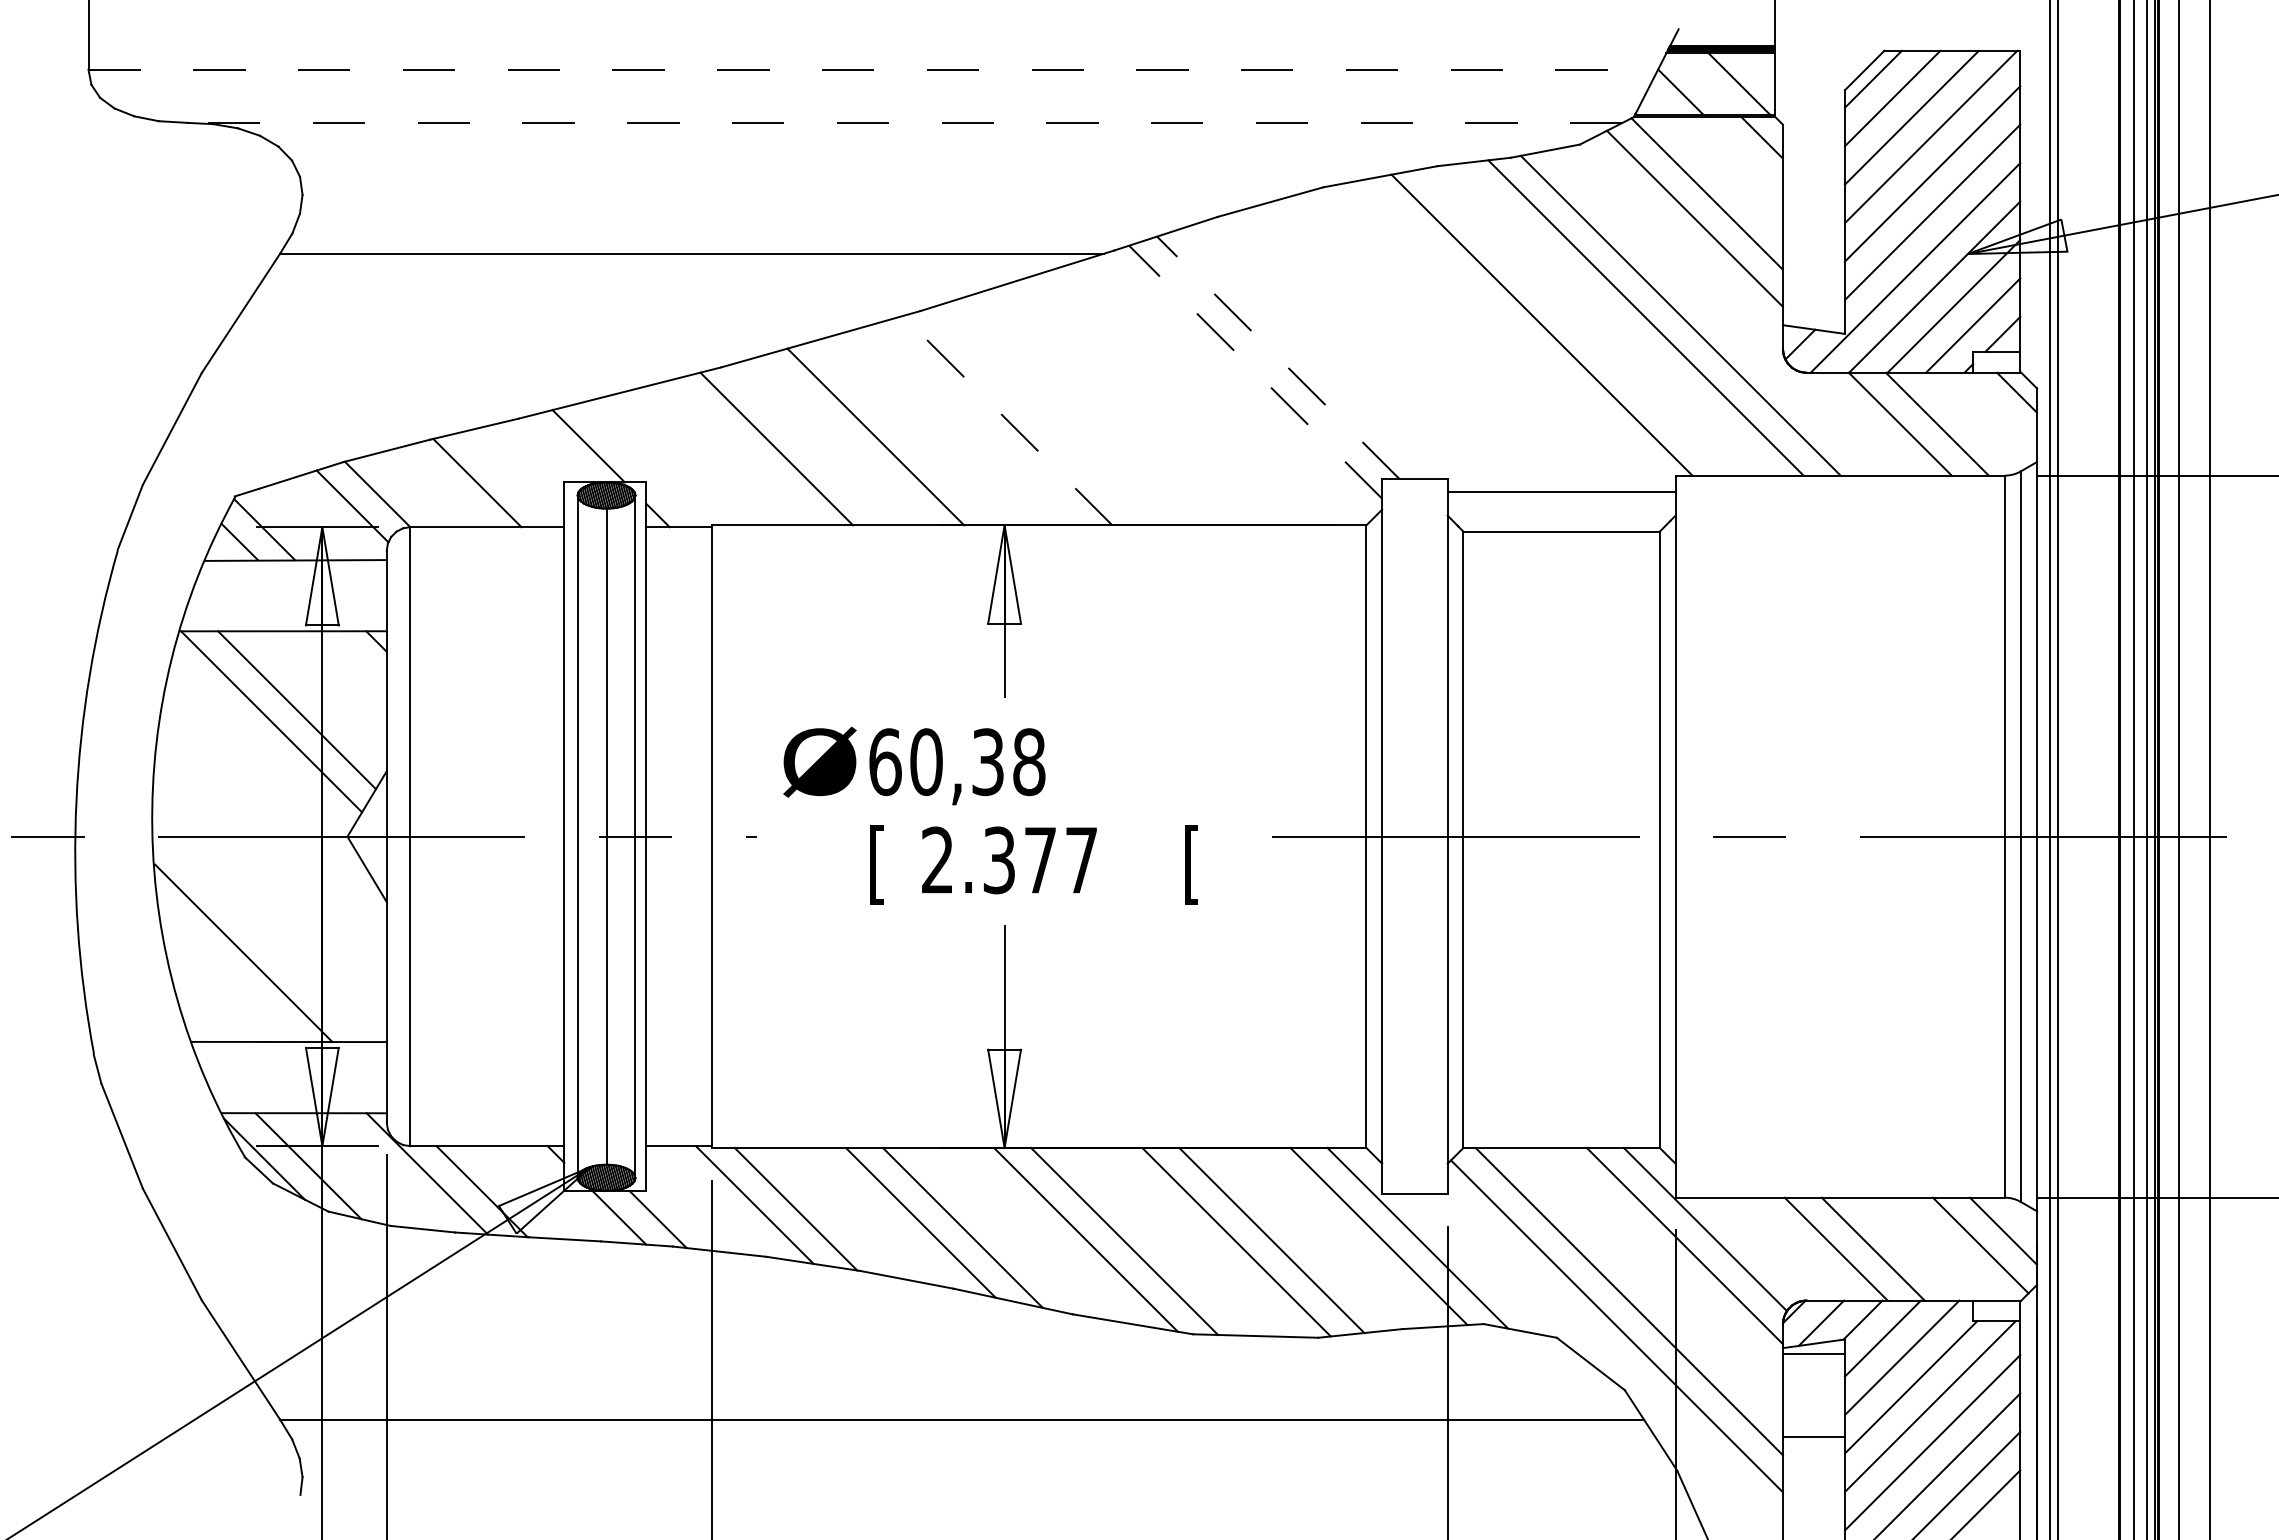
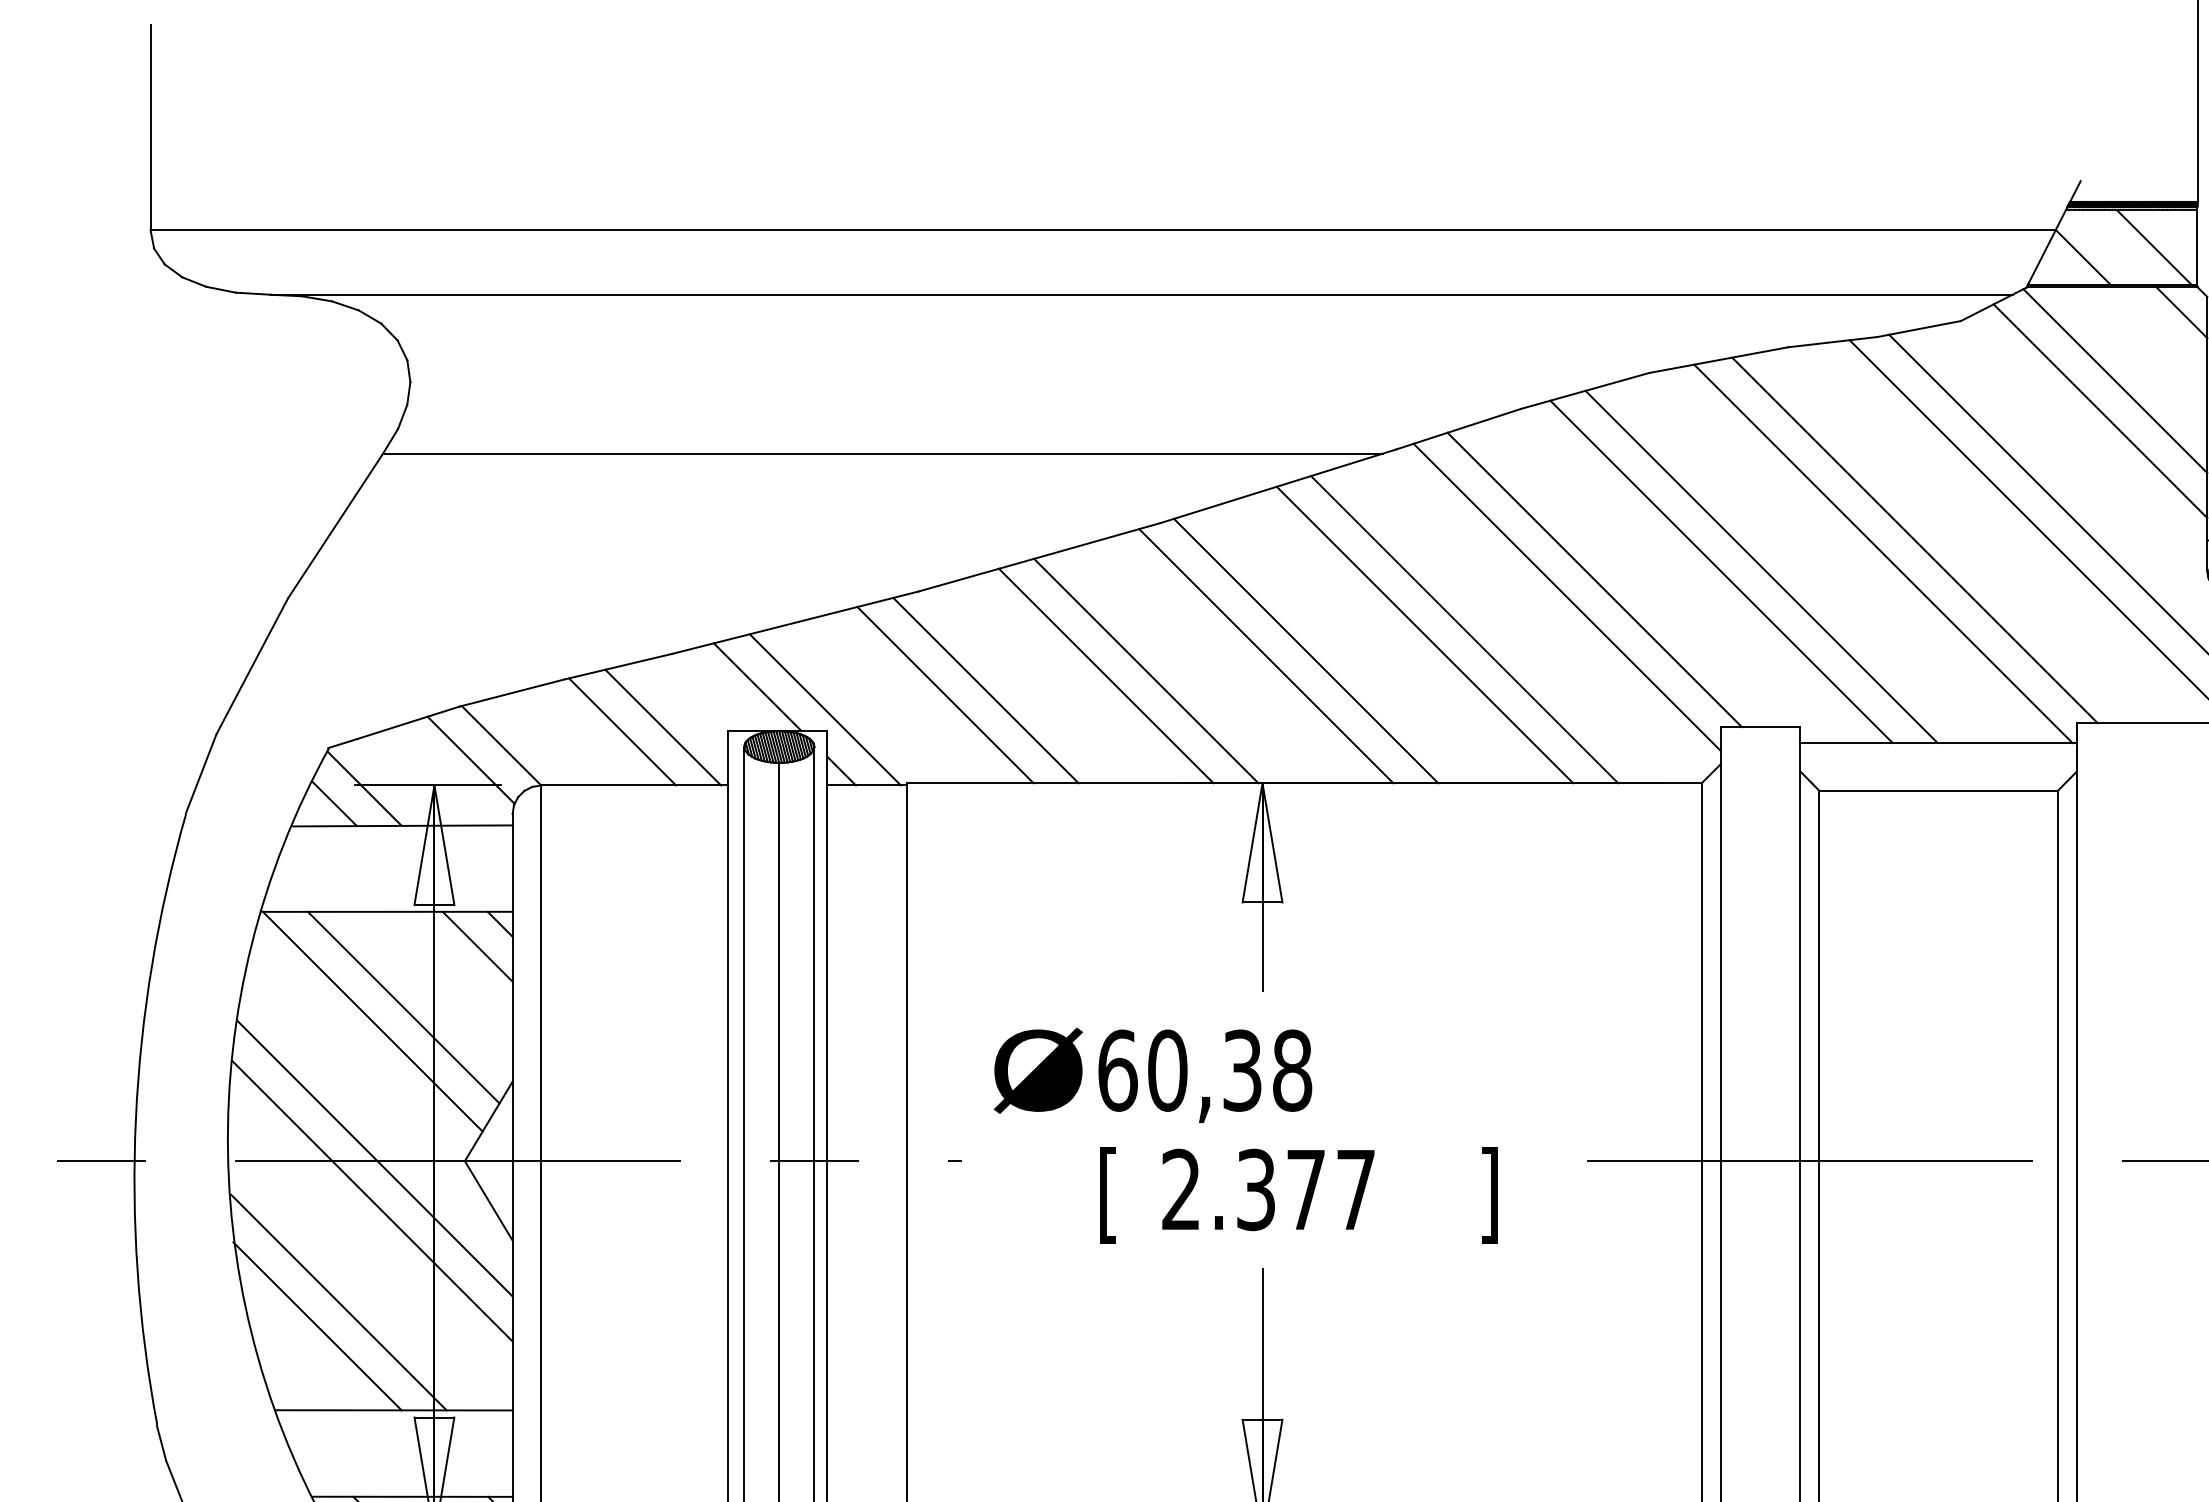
line: (873, 69) -> (1103, 229), dashed -> solid
line: (905, 122) -> (1142, 294), dashed -> solid
line: (1515, 336) -> (1882, 554), added
line: (1415, 347) -> (1761, 567), added
line: (1382, 351) -> (1721, 572), added
line: (1277, 357) -> (1593, 579), dashed -> solid
line: (1255, 372) -> (1567, 597), dashed -> solid
line: (1170, 398) -> (1463, 629), added
line: (1138, 403) -> (1425, 635), added
line: (1040, 416) -> (1306, 651), added
line: (1007, 420) -> (1266, 655), dashed -> solid
line: (908, 432) -> (1145, 670), added
line: (743, 452) -> (945, 694), added
line: (644, 464) -> (825, 709), added
line: (510, 479) -> (662, 727), added
line: (357, 659) -> (477, 946), added
line: (273, 834) -> (375, 1158), added
text: (1191, 864) -> (1489, 1194), [ -> ]
line: (270, 869) -> (371, 1200), added
line: (225, 972) -> (316, 1326), added

